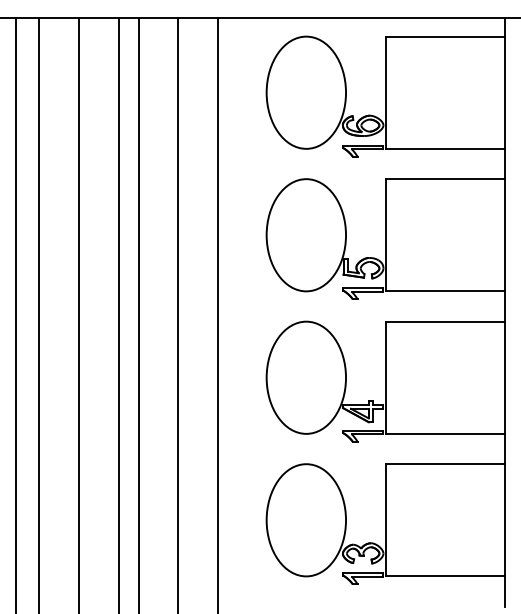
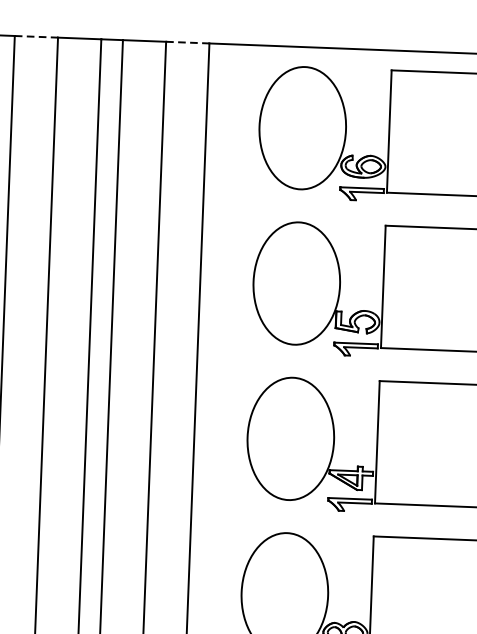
line: (59, 18) -> (36, 36), solid -> dashed
line: (197, 18) -> (187, 42), solid -> dashed

